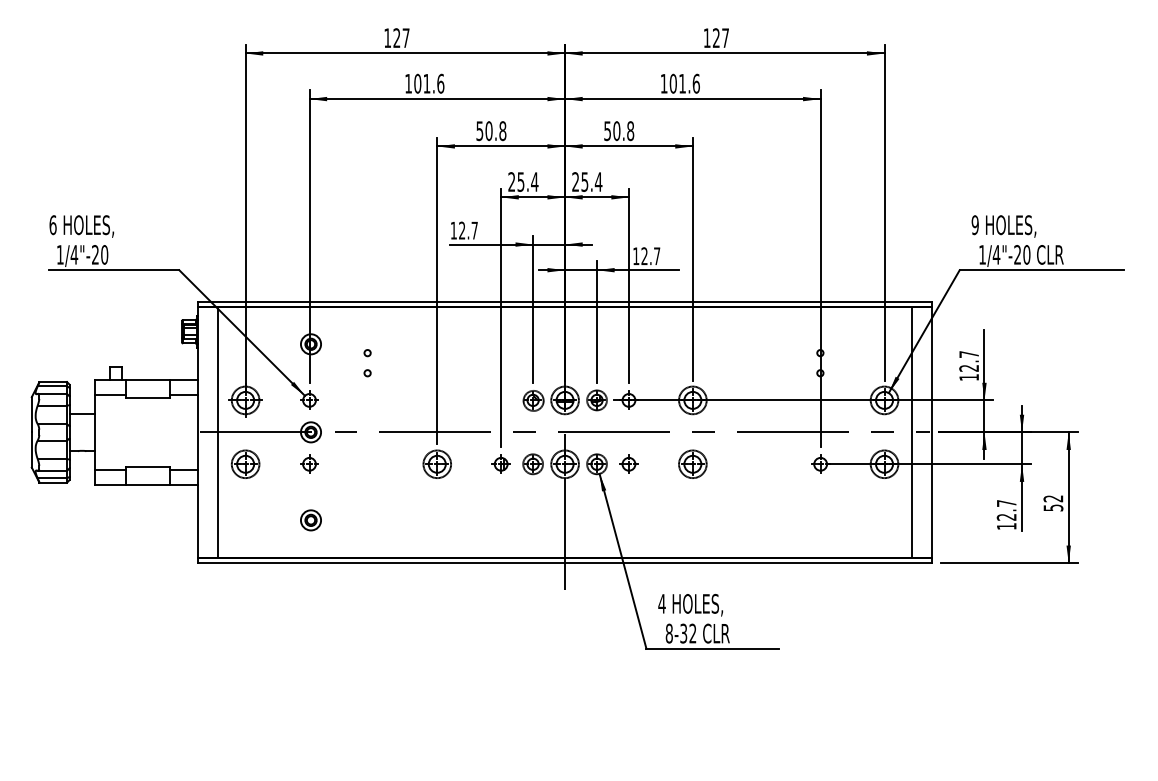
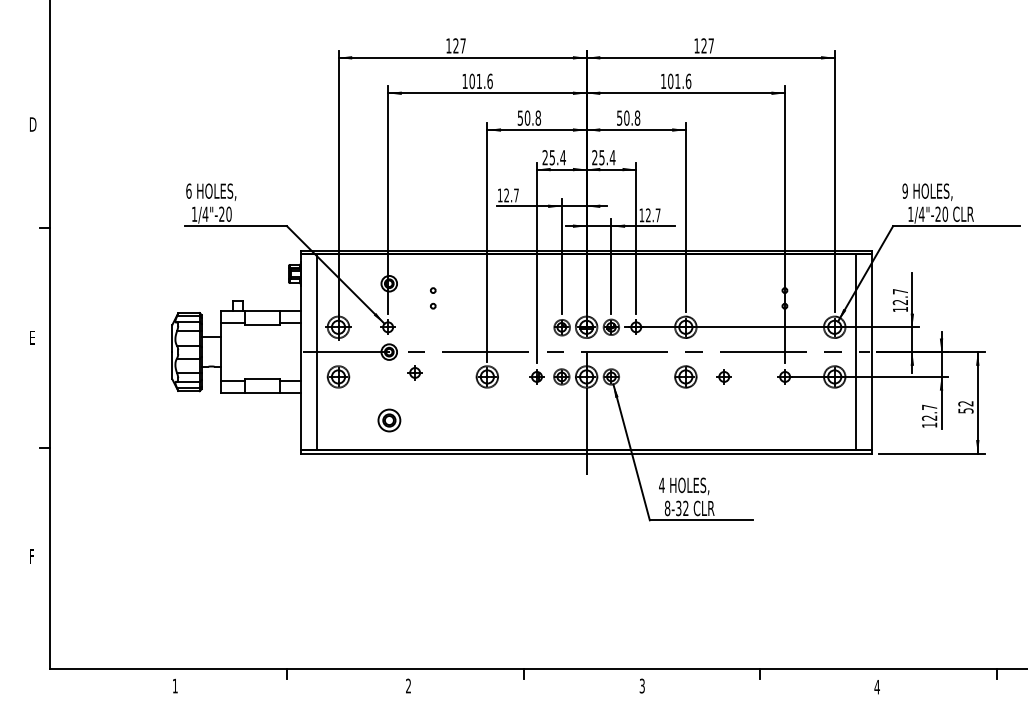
part: (308, 463) -> (414, 372), moved
part: (628, 463) -> (723, 376), moved
part: (310, 520) -> (388, 420), size x1.4

